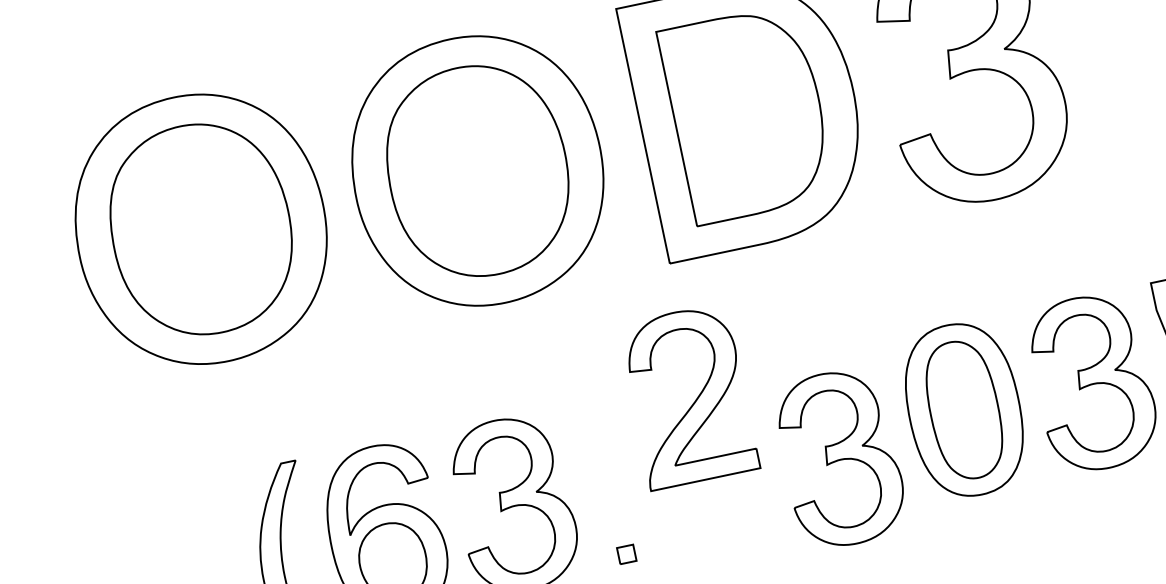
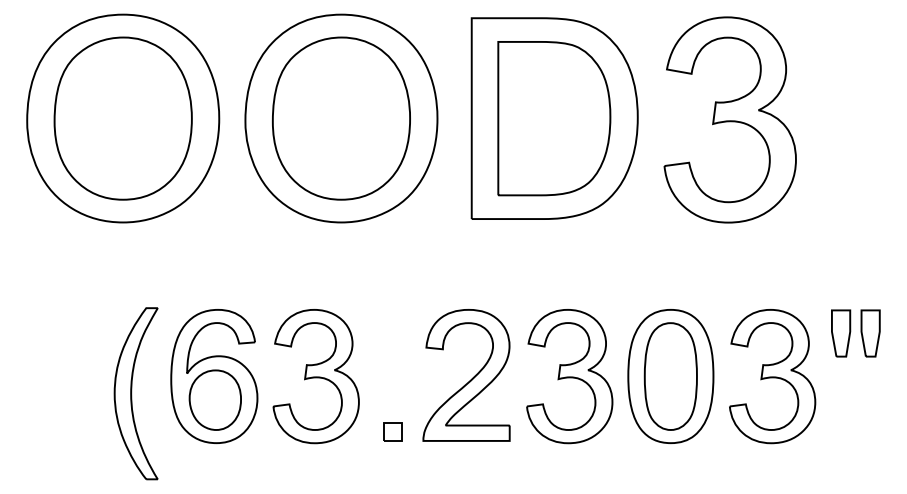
part: (688, 396) -> (466, 375), moved
part: (840, 458) -> (569, 376), moved
part: (626, 554) -> (392, 431), size x1.43

